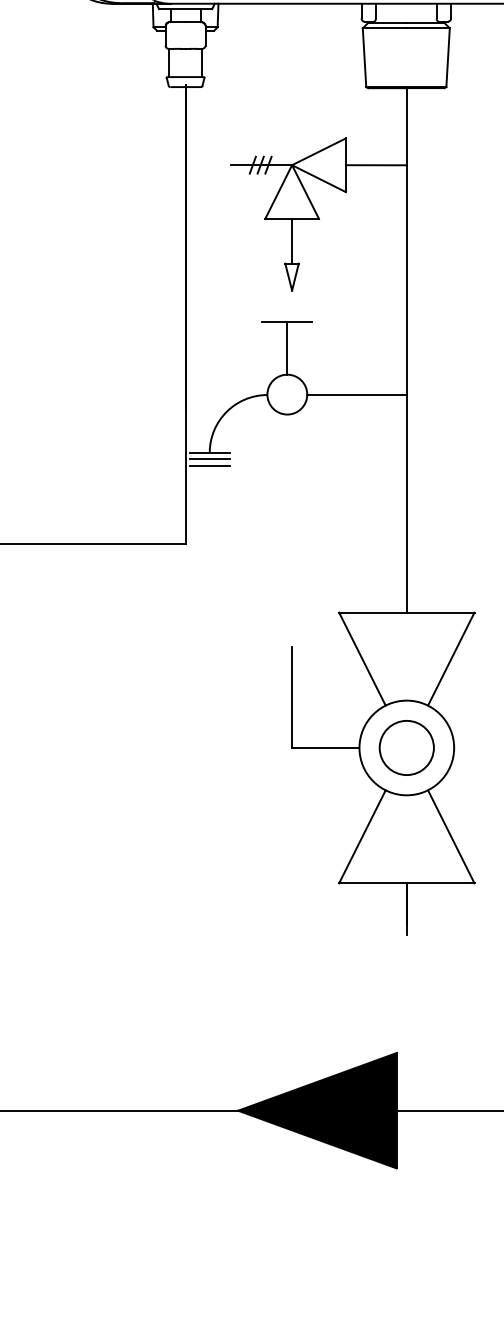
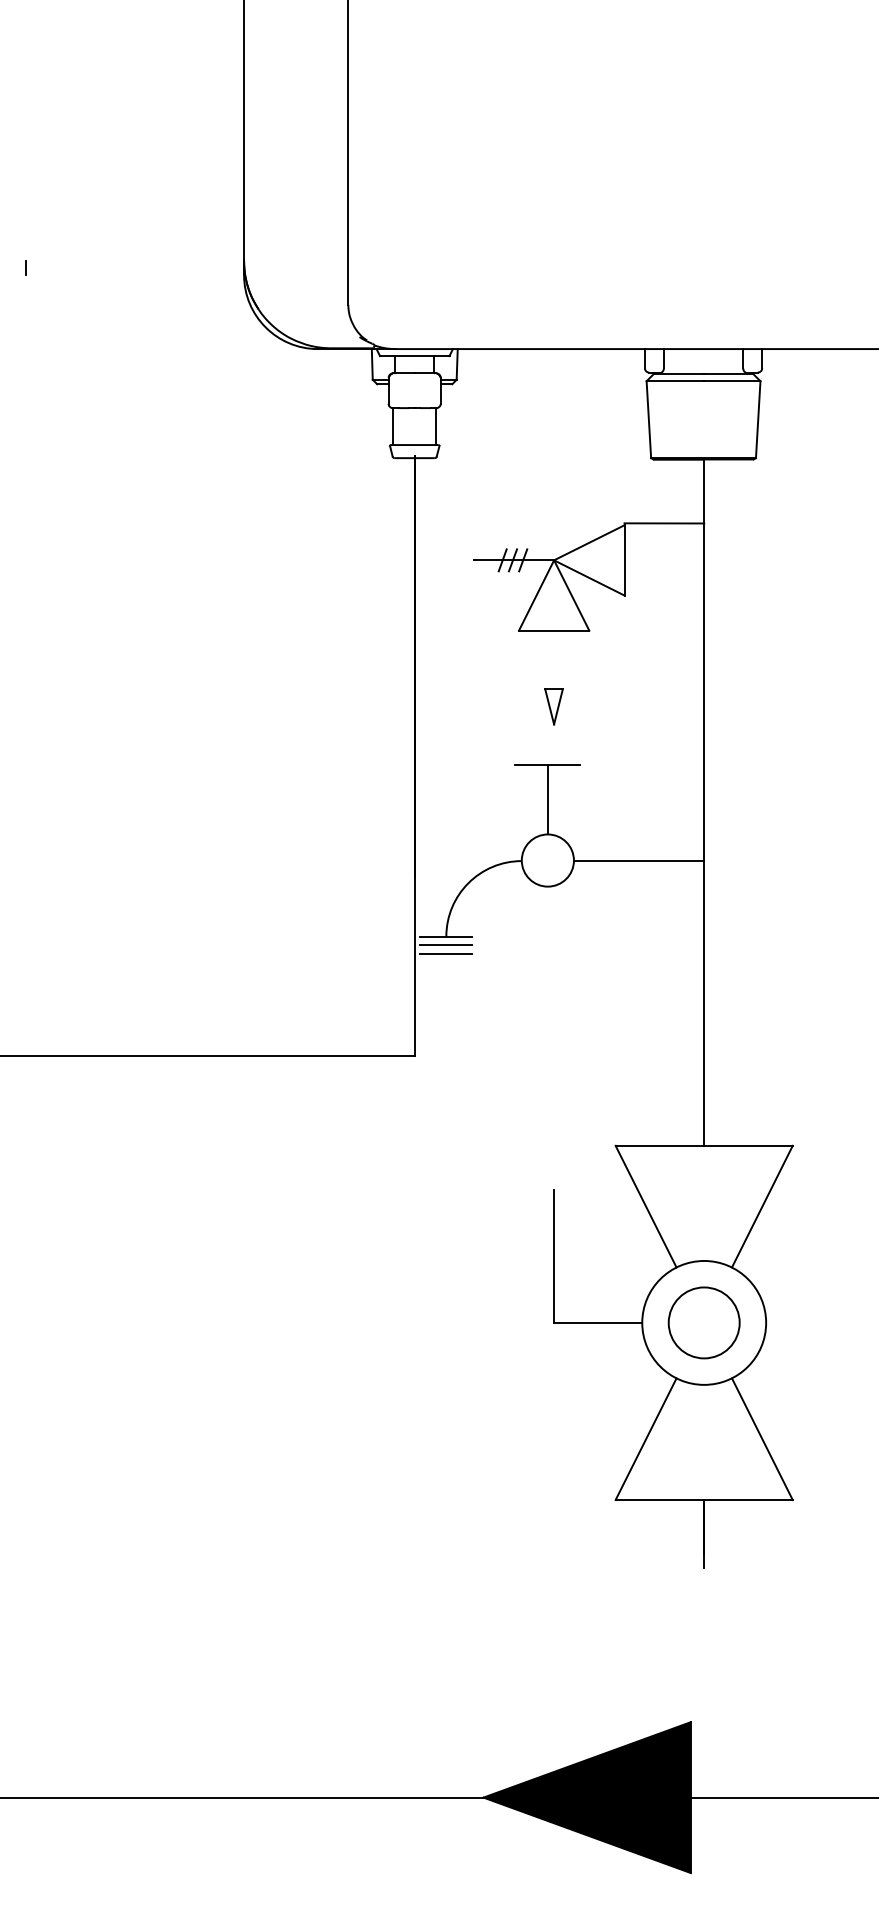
line: (376, 165) -> (664, 523), moved
line: (292, 240) -> (554, 659), removed

